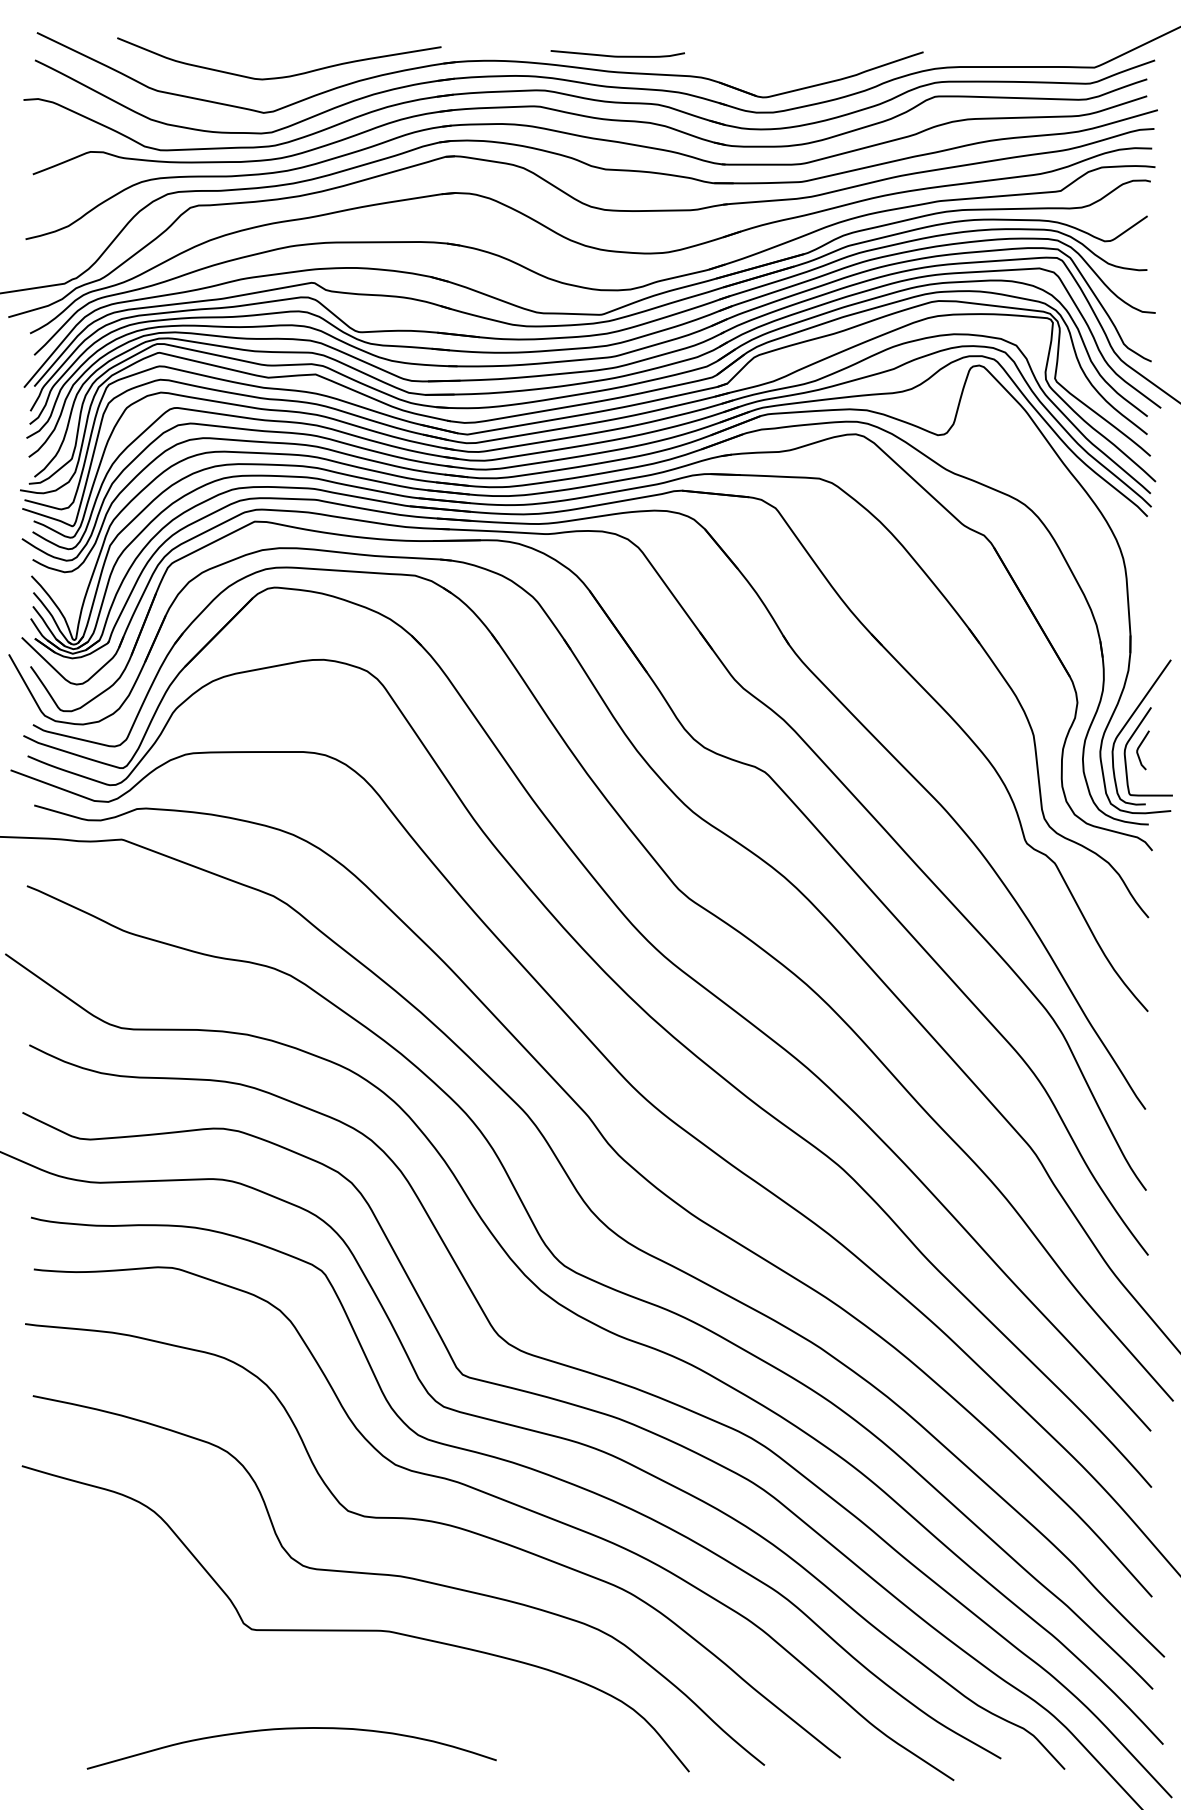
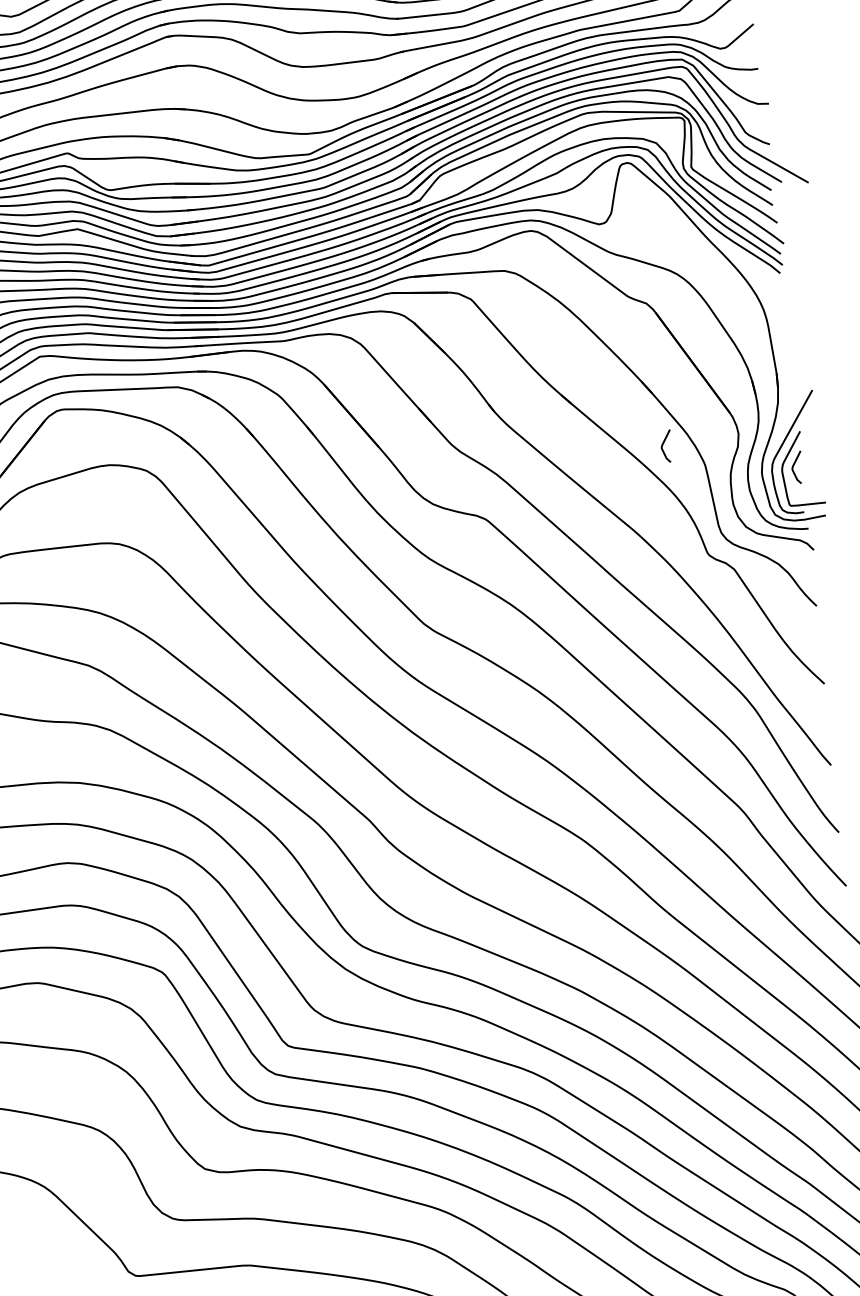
curve: (986, 706) -> (663, 445), added

